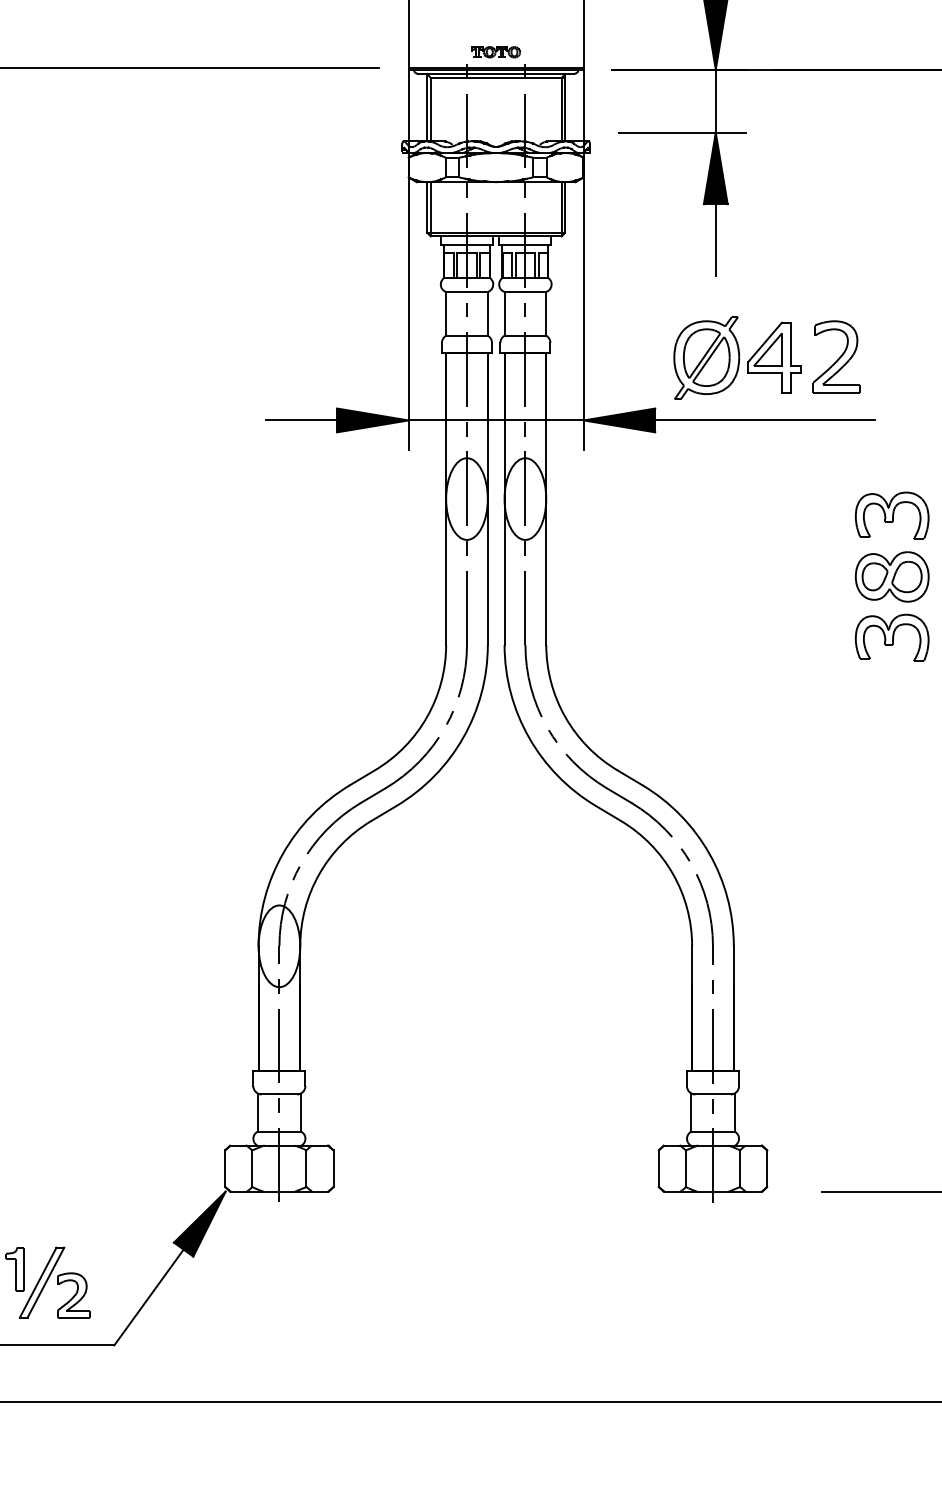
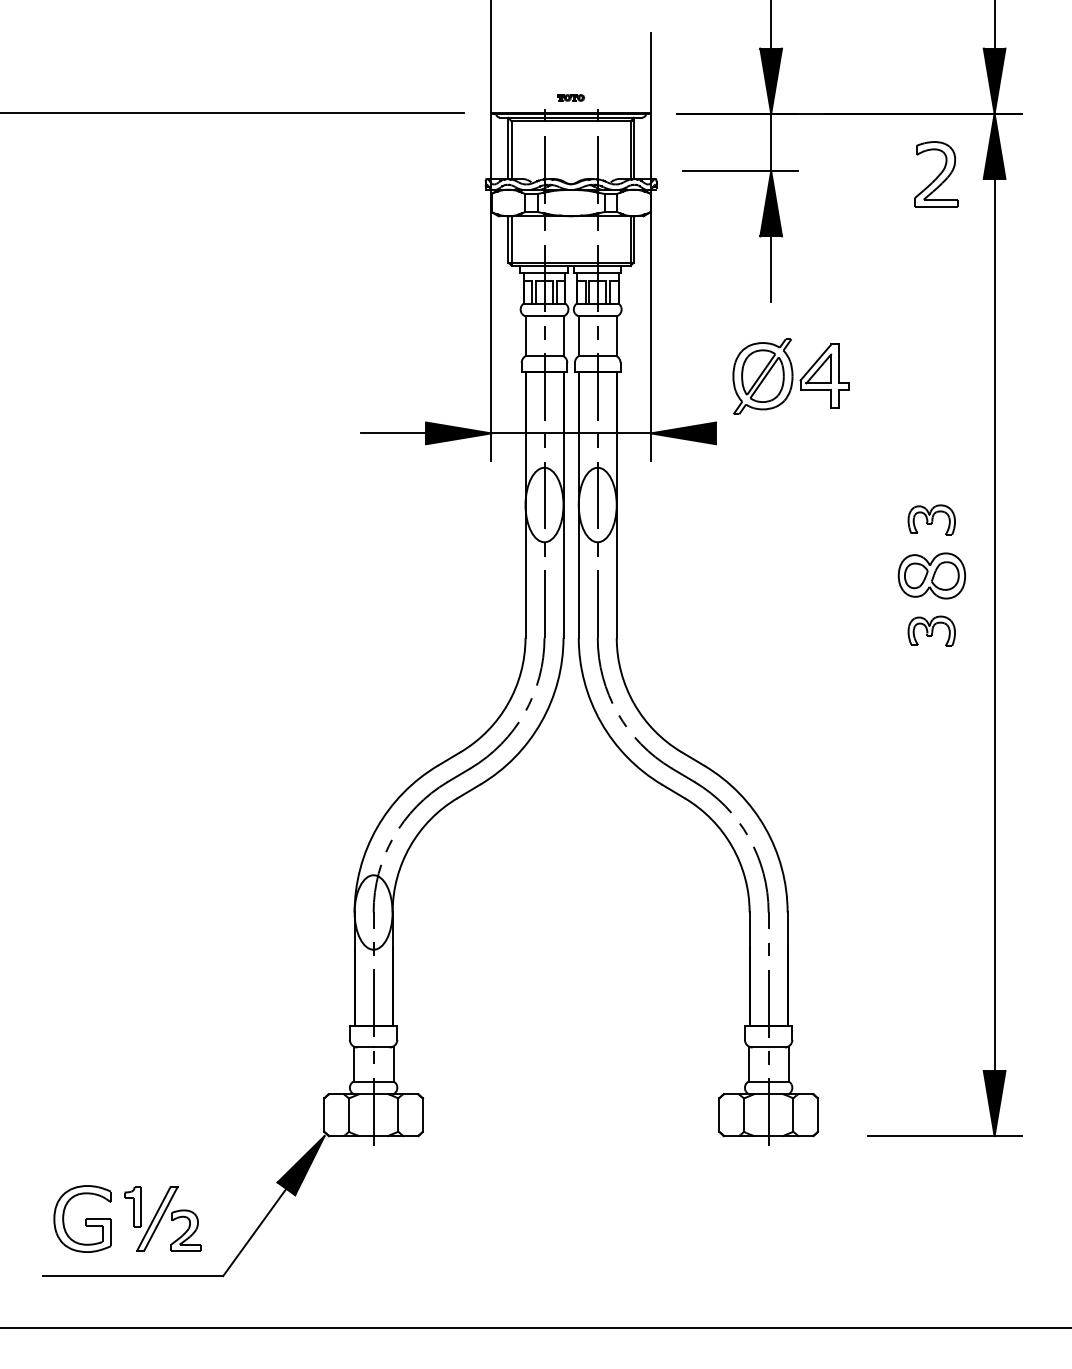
part: (495, 51) -> (570, 97), size x0.6
part: (836, 356) -> (936, 174), moved
line: (764, 420) -> (815, 433), removed
part: (891, 514) -> (931, 519), size x0.7
part: (891, 636) -> (931, 630), size x0.7

